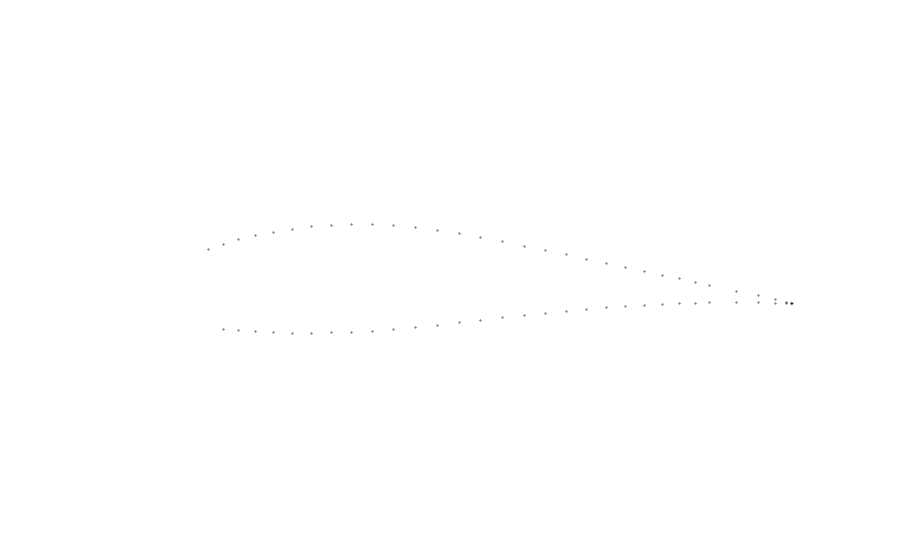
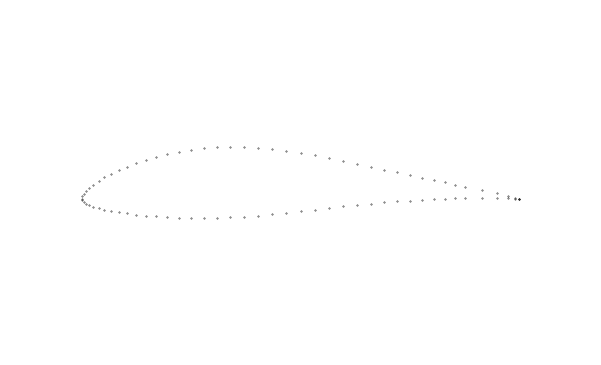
part: (153, 276) -> (100, 181), added

